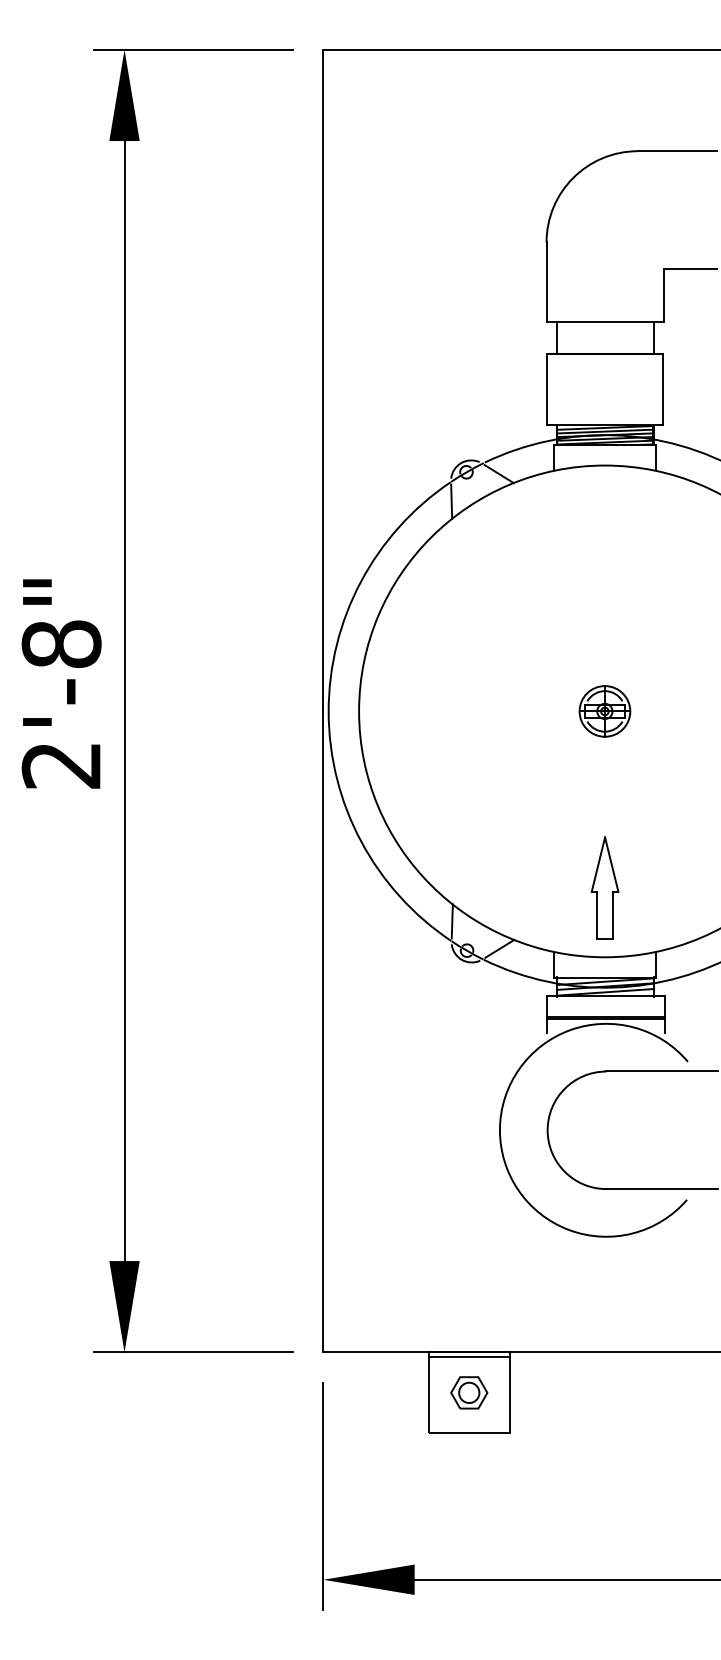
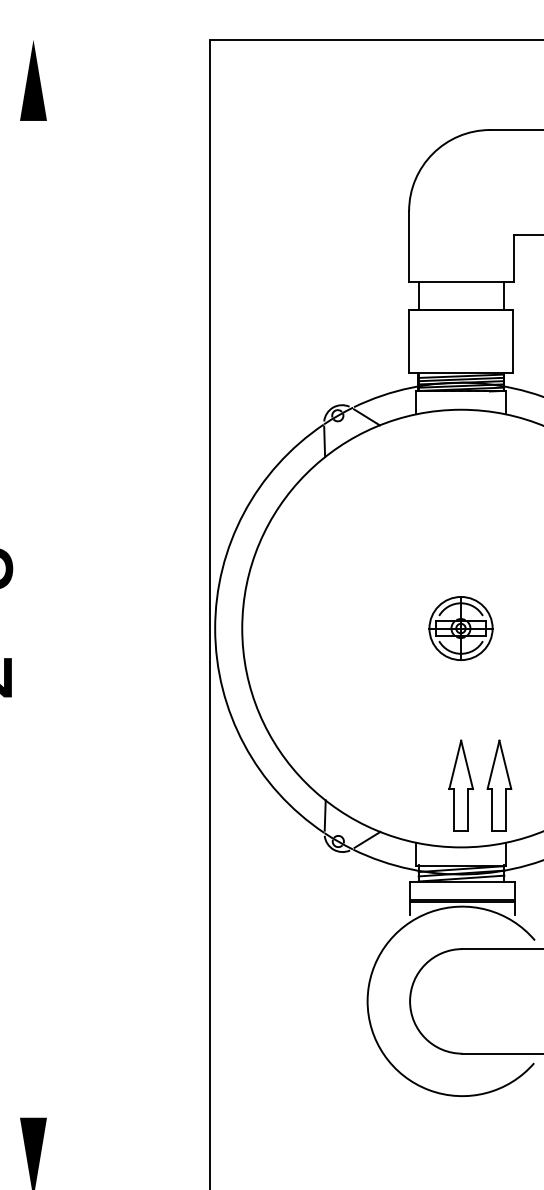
line: (193, 49) -> (94, 39), removed
line: (124, 701) -> (33, 619), removed
part: (604, 711) -> (460, 628), size x1.4
part: (647, 887) -> (498, 785), added

